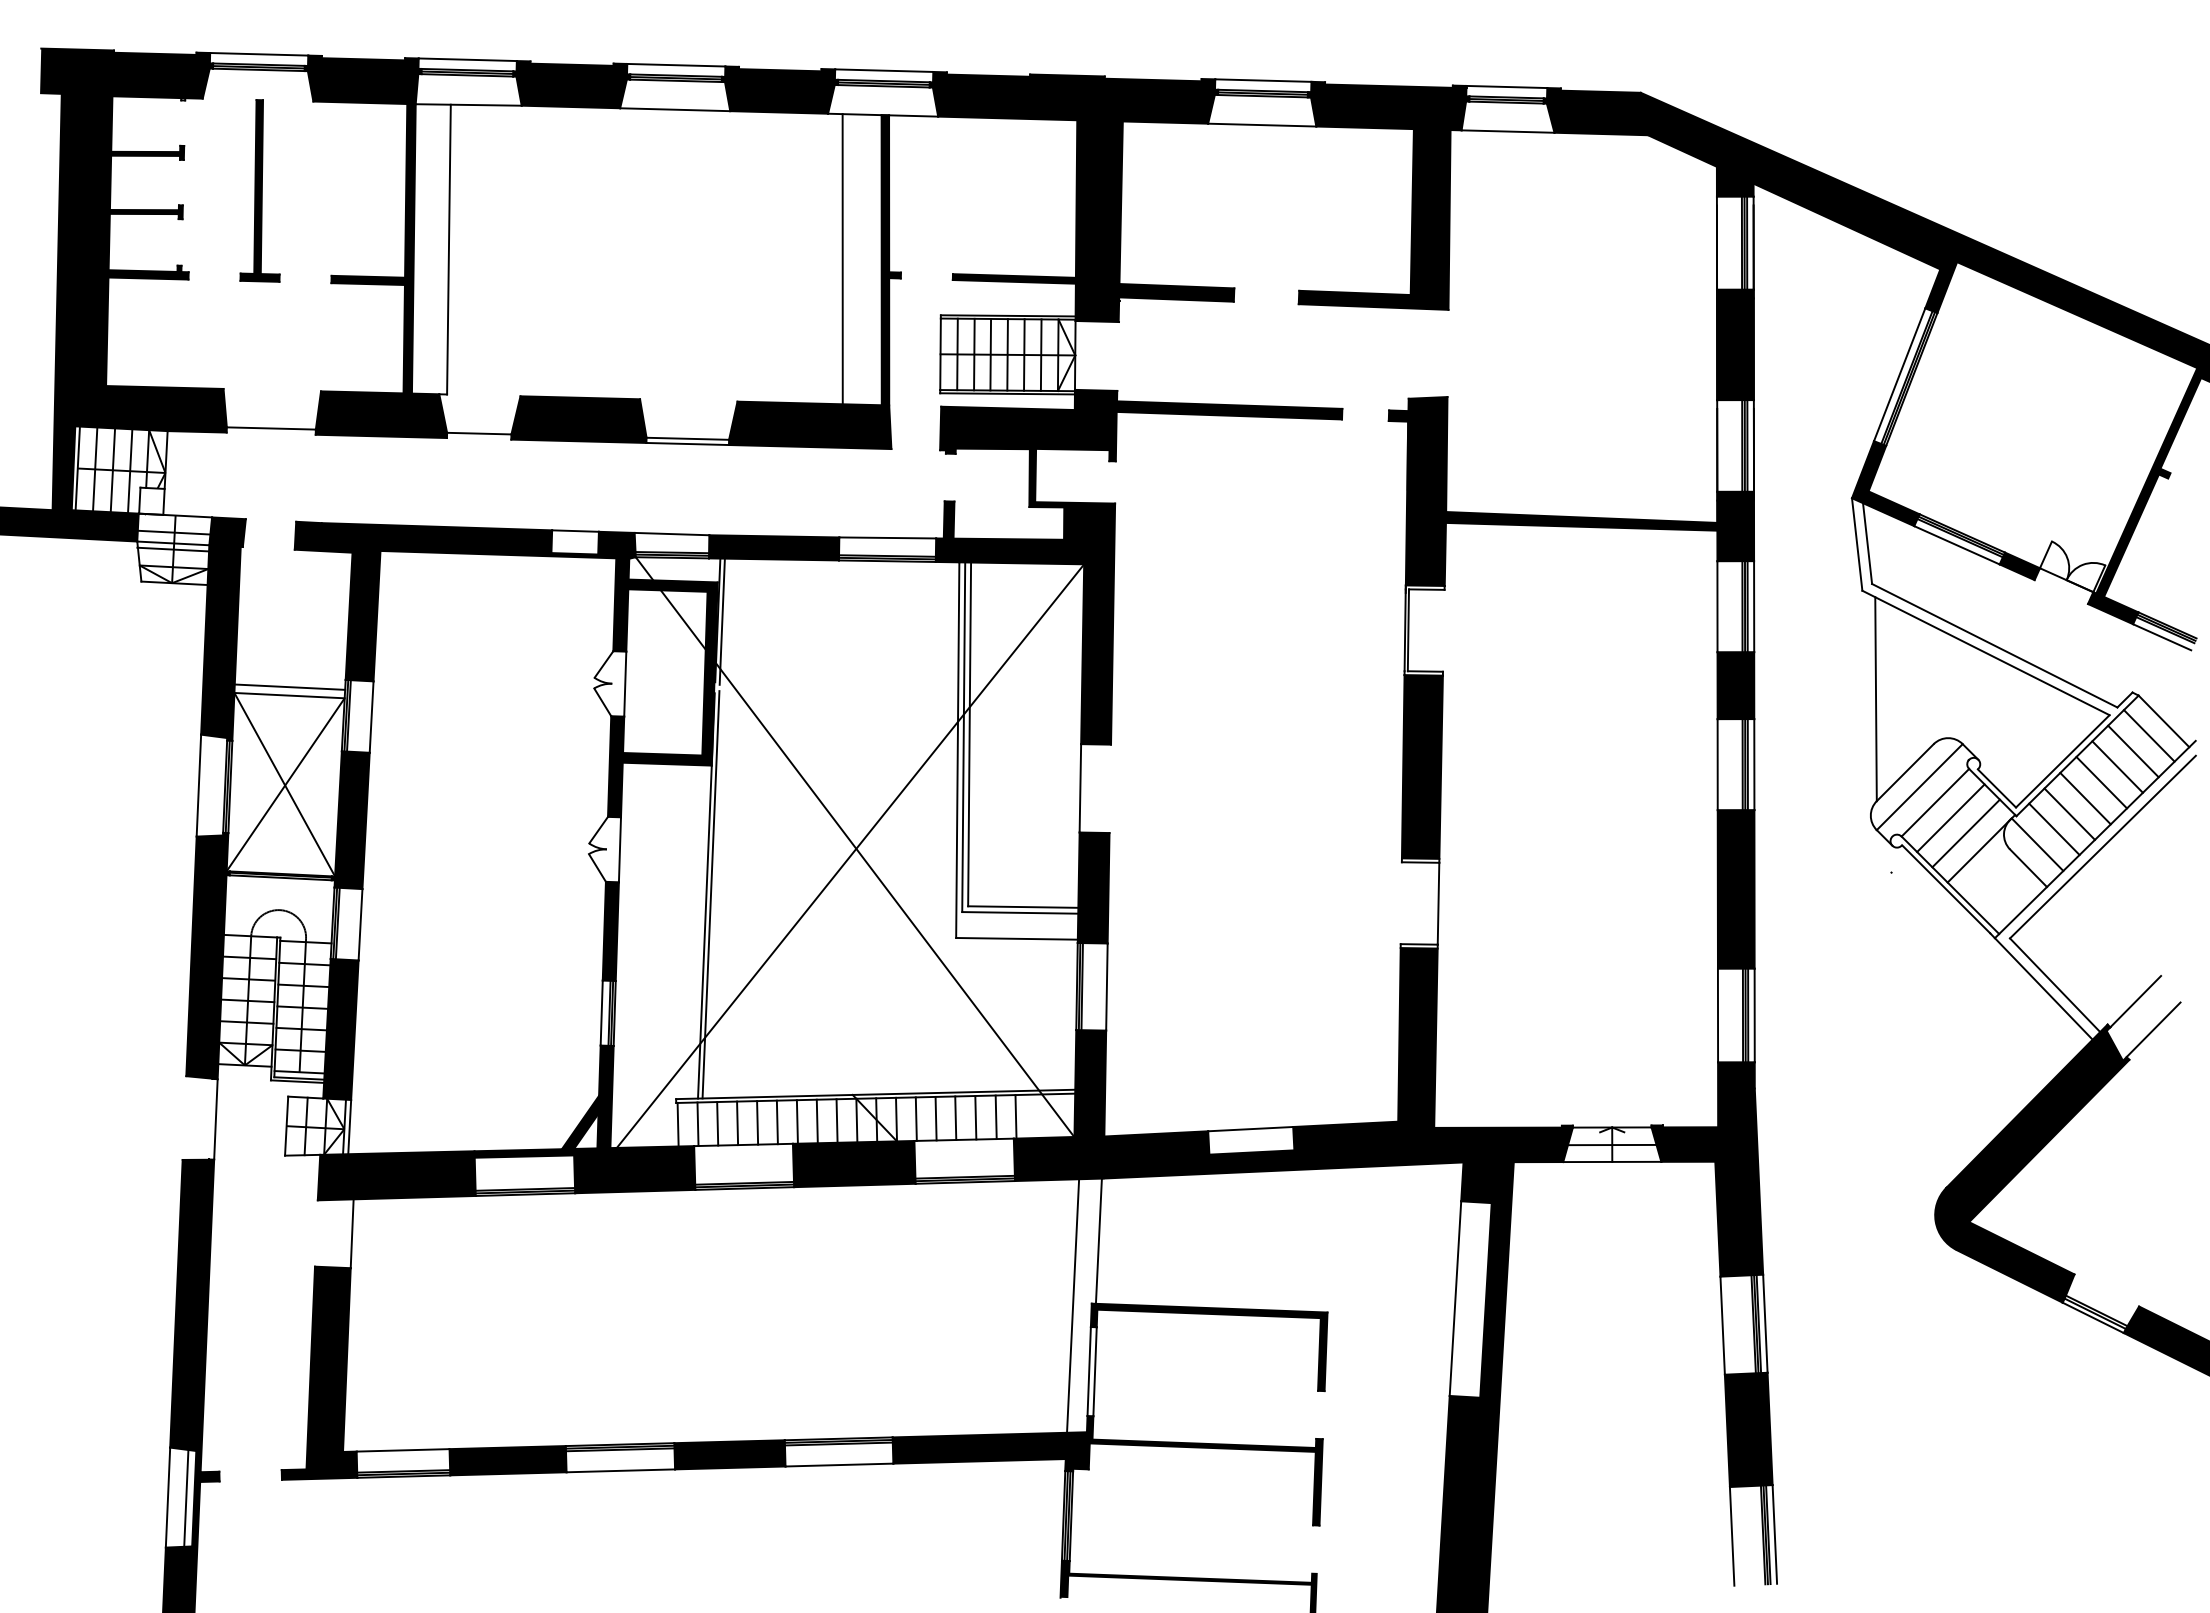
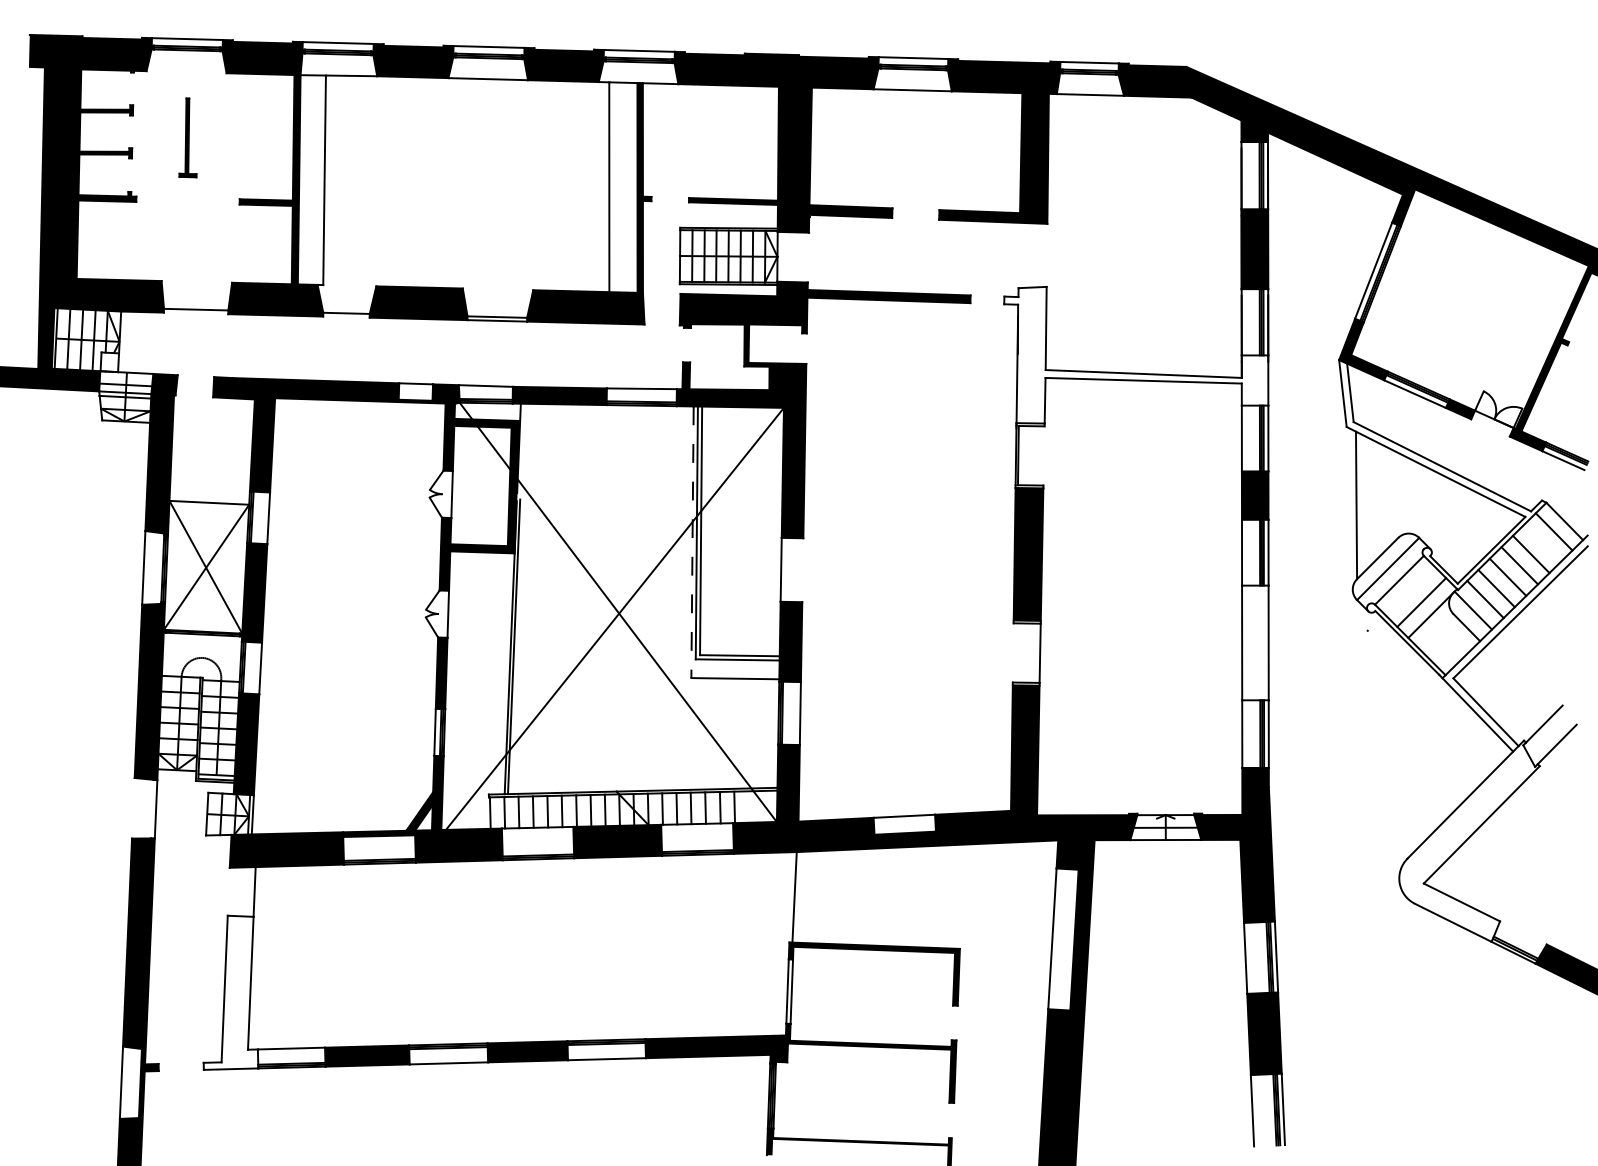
part: (259, 190) -> (187, 137), size x0.6
fill: (1571, 491) -> (1136, 355), removed
line: (721, 621) -> (521, 449), removed
line: (289, 686) -> (209, 496), removed
line: (957, 750) -> (692, 542), solid -> dashed
line: (2133, 751) -> (1542, 543), removed
line: (1950, 818) -> (1410, 591), removed
fill: (1735, 889) -> (1254, 643), removed
fill: (2032, 1163) -> (1469, 841), removed
line: (1073, 1305) -> (776, 943), removed
fill: (319, 1372) -> (231, 992), removed
line: (186, 1497) -> (134, 1082), removed

